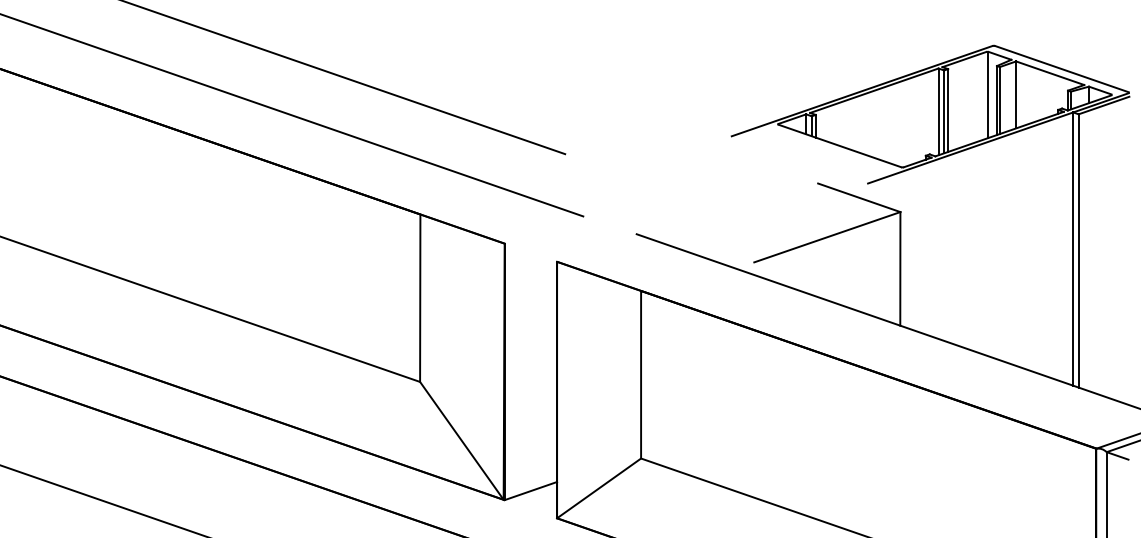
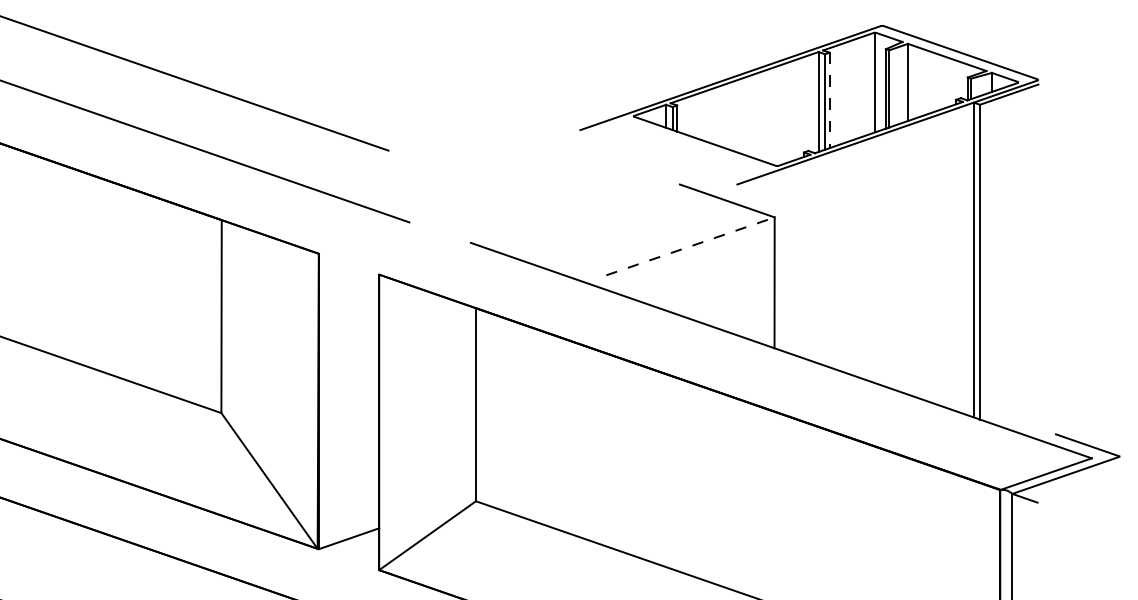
line: (948, 111) -> (830, 101), solid -> dashed
line: (827, 237) -> (690, 246), solid -> dashed

